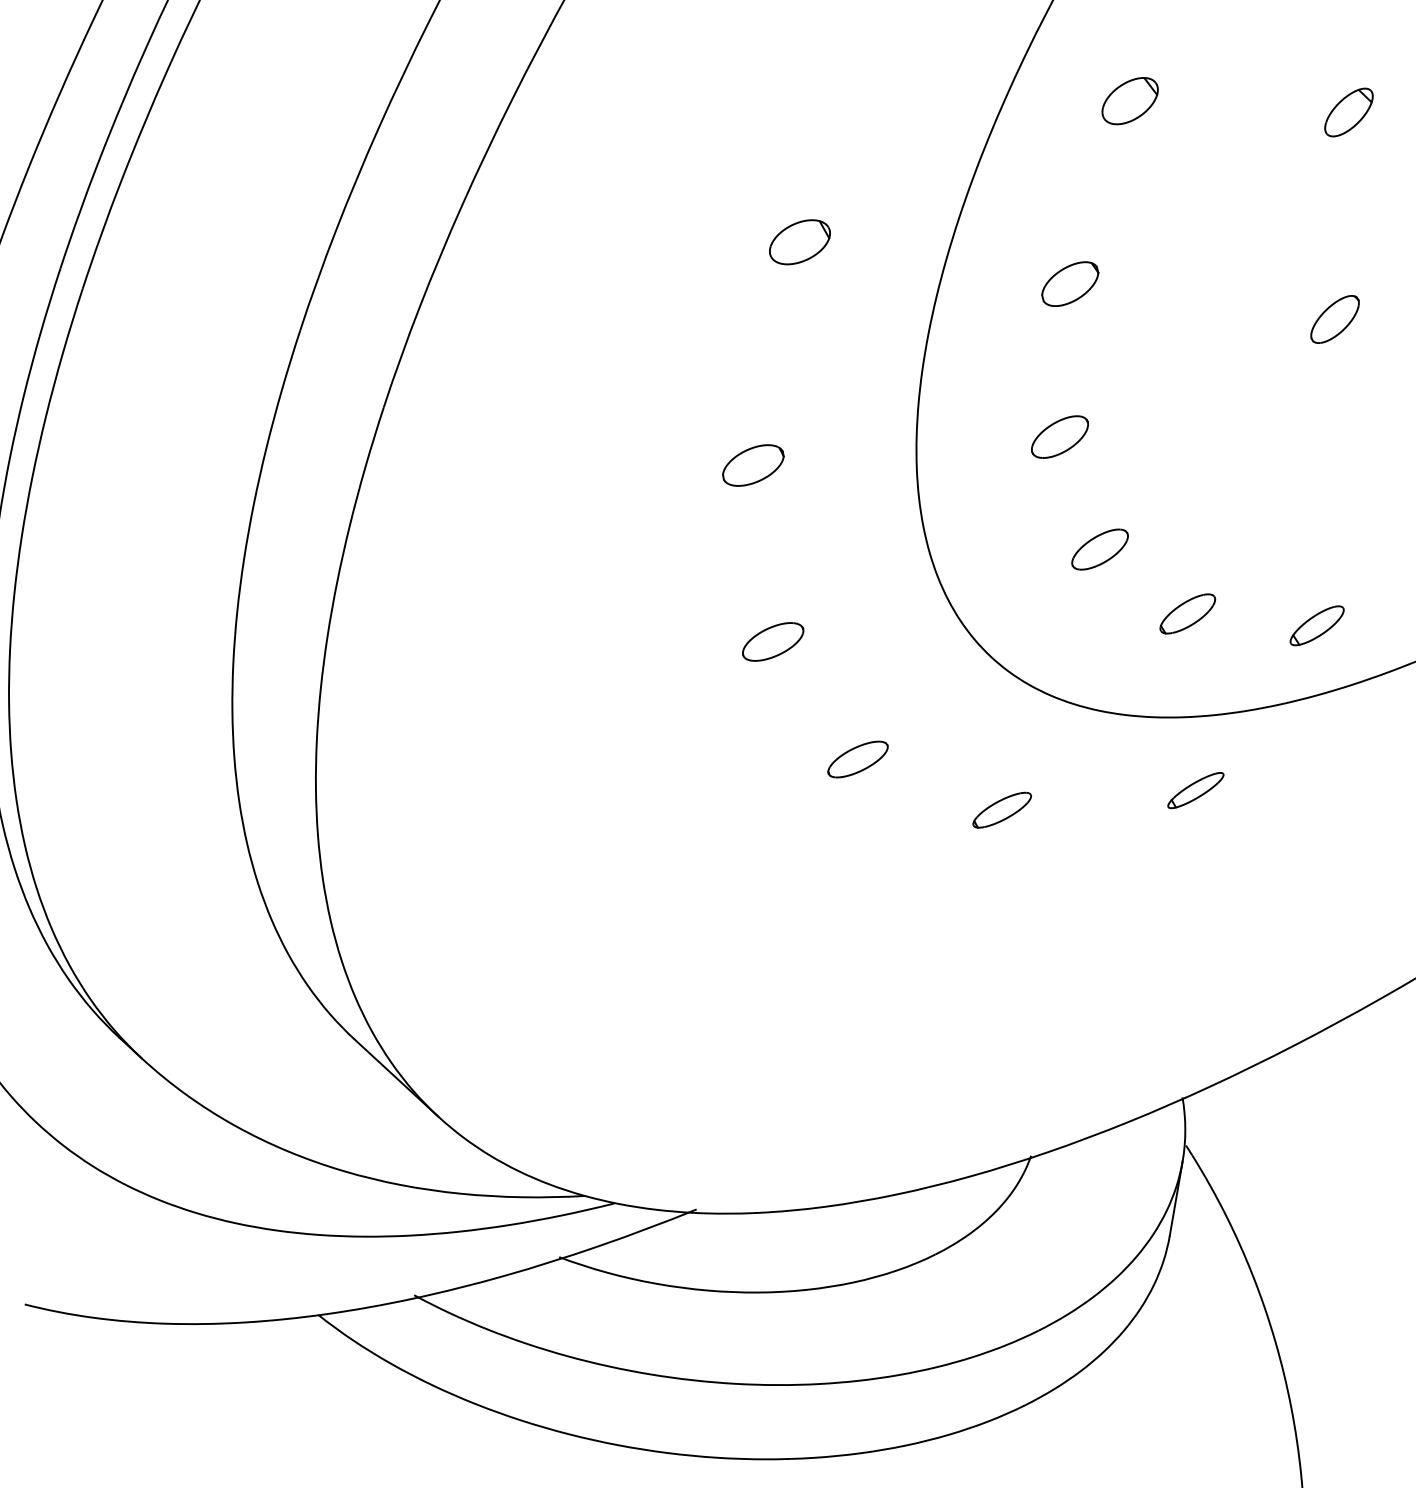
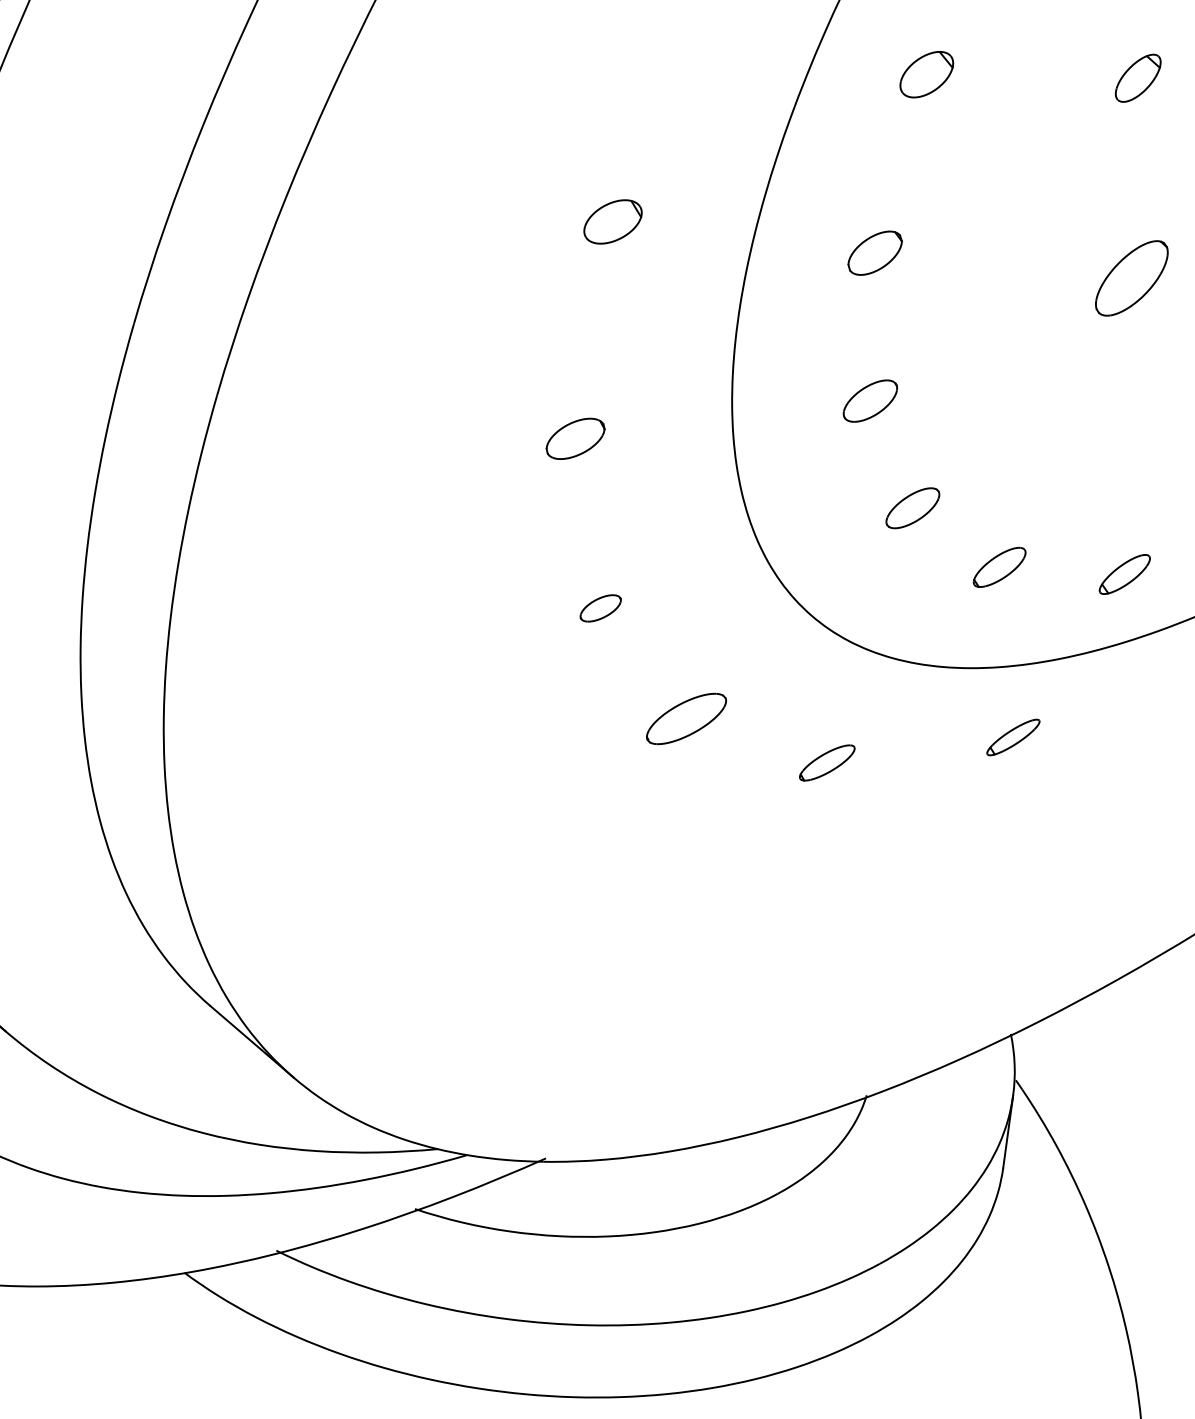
part: (1334, 319) -> (1131, 278), size x1.6
part: (773, 641) -> (600, 607), size x0.7
part: (857, 759) -> (685, 718), size x1.4

